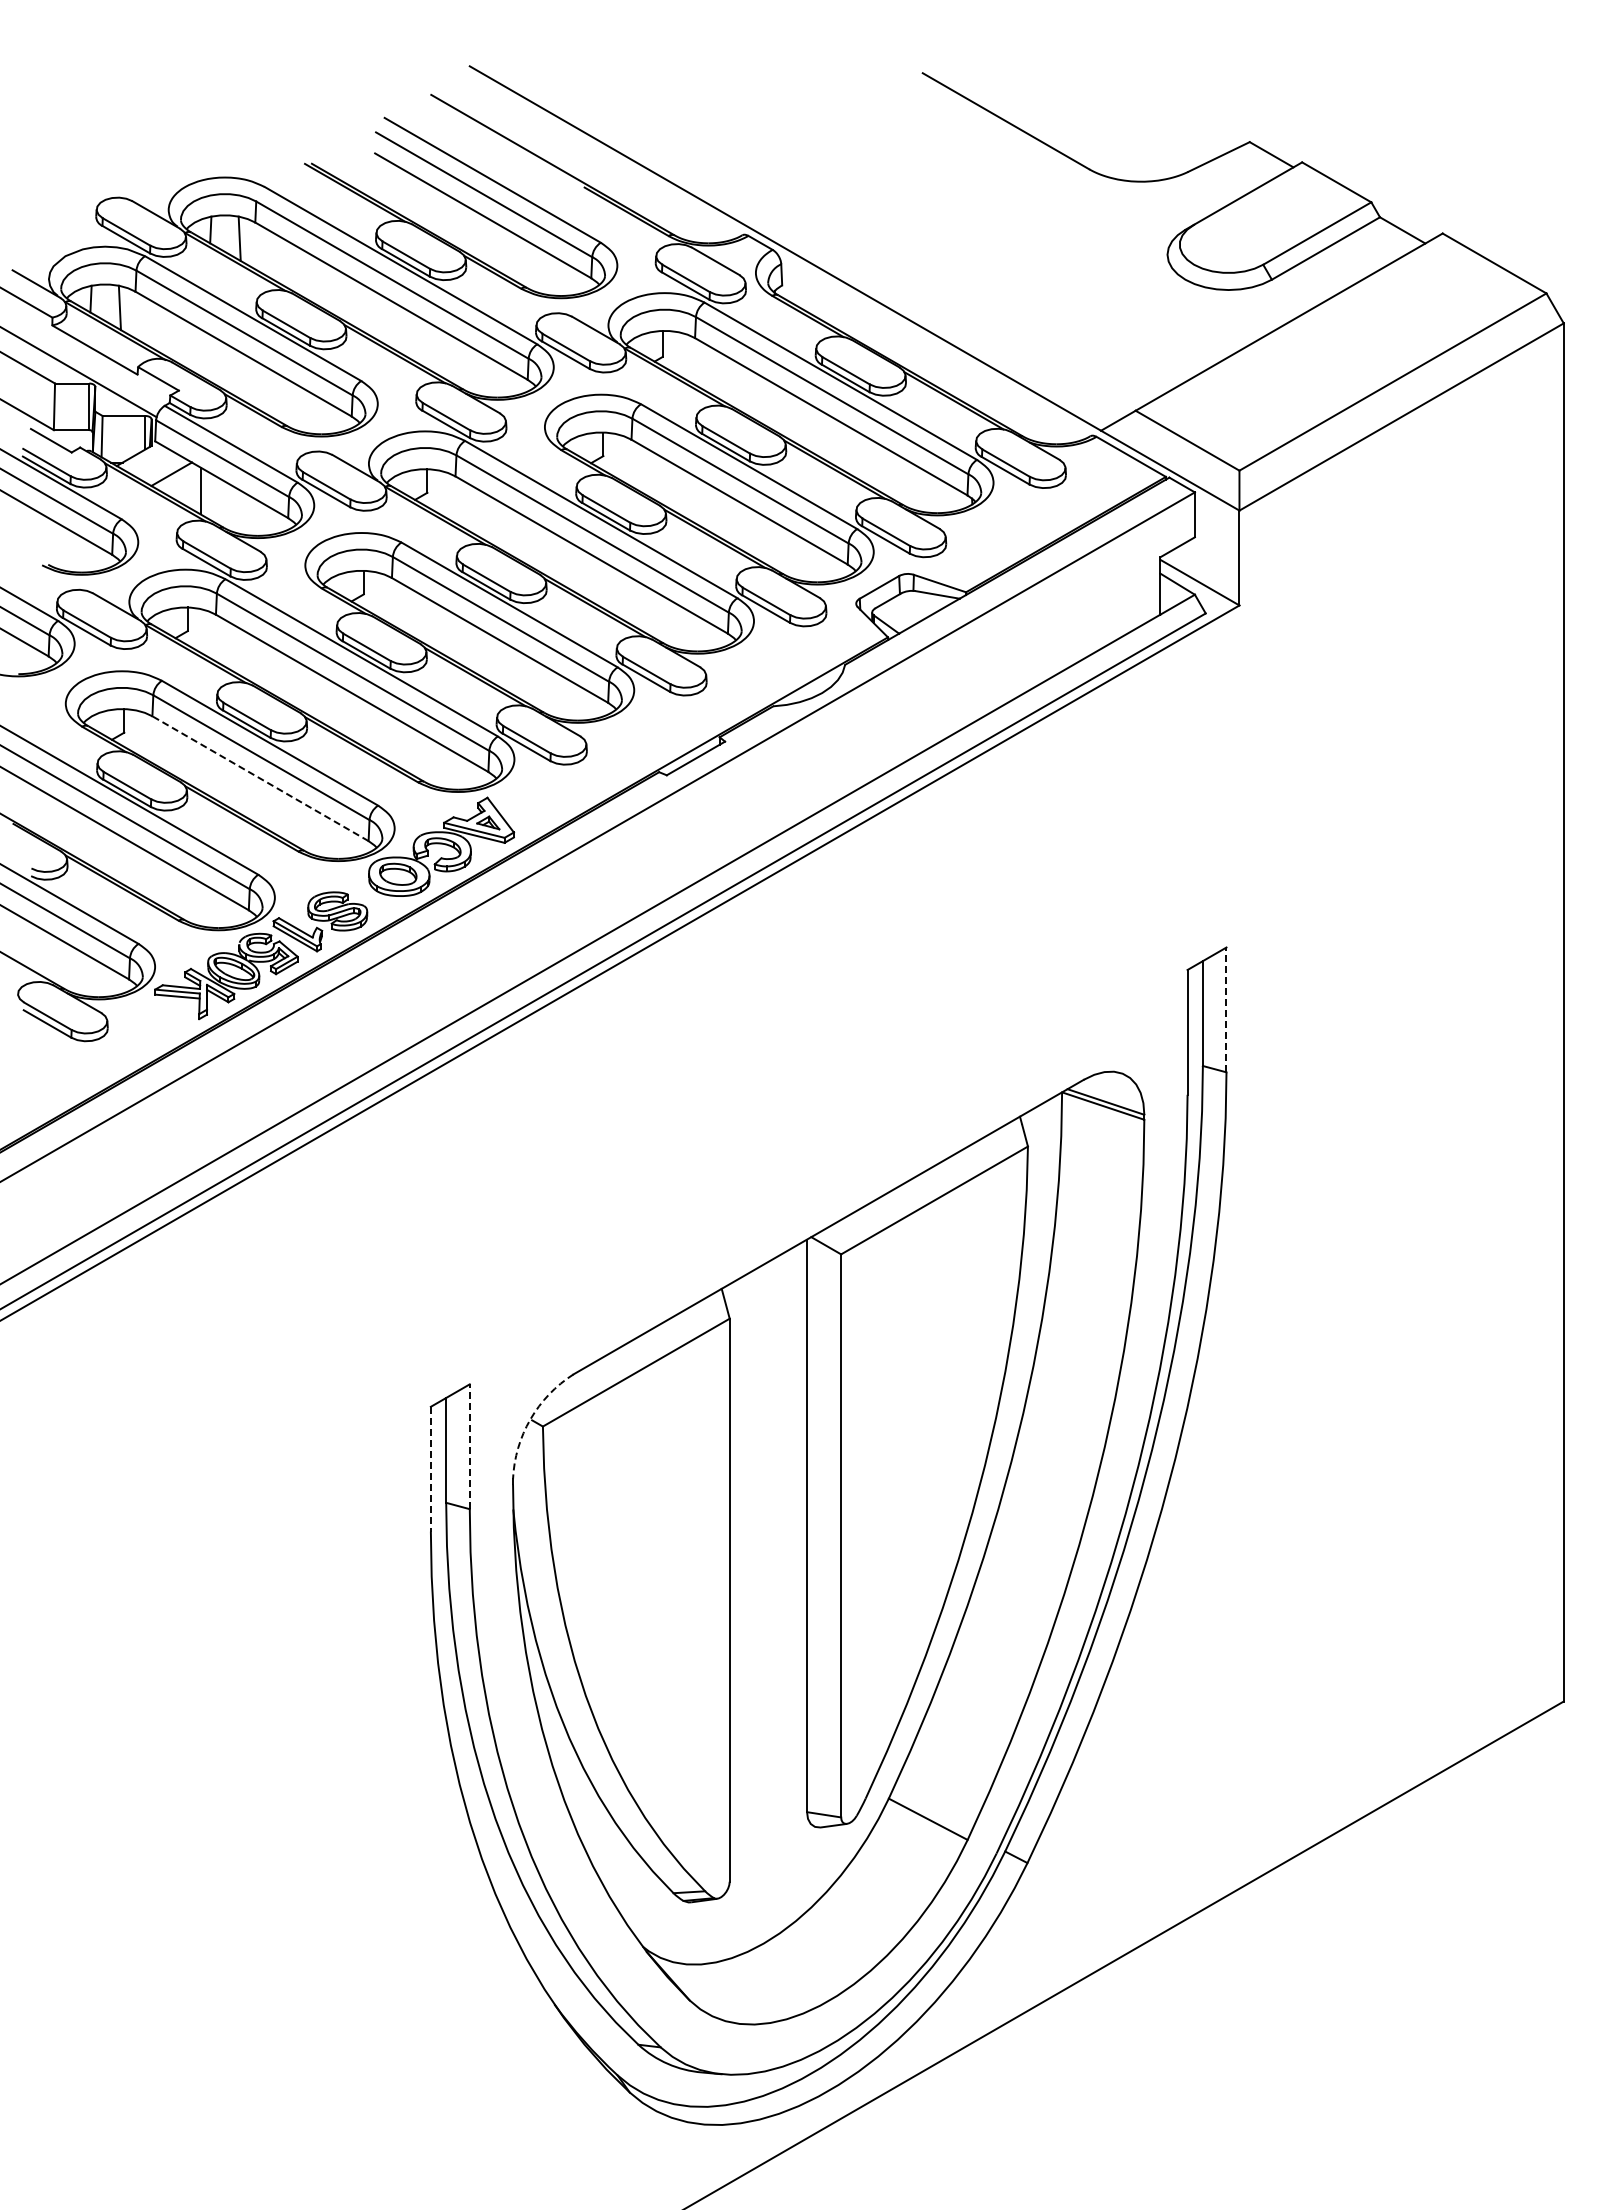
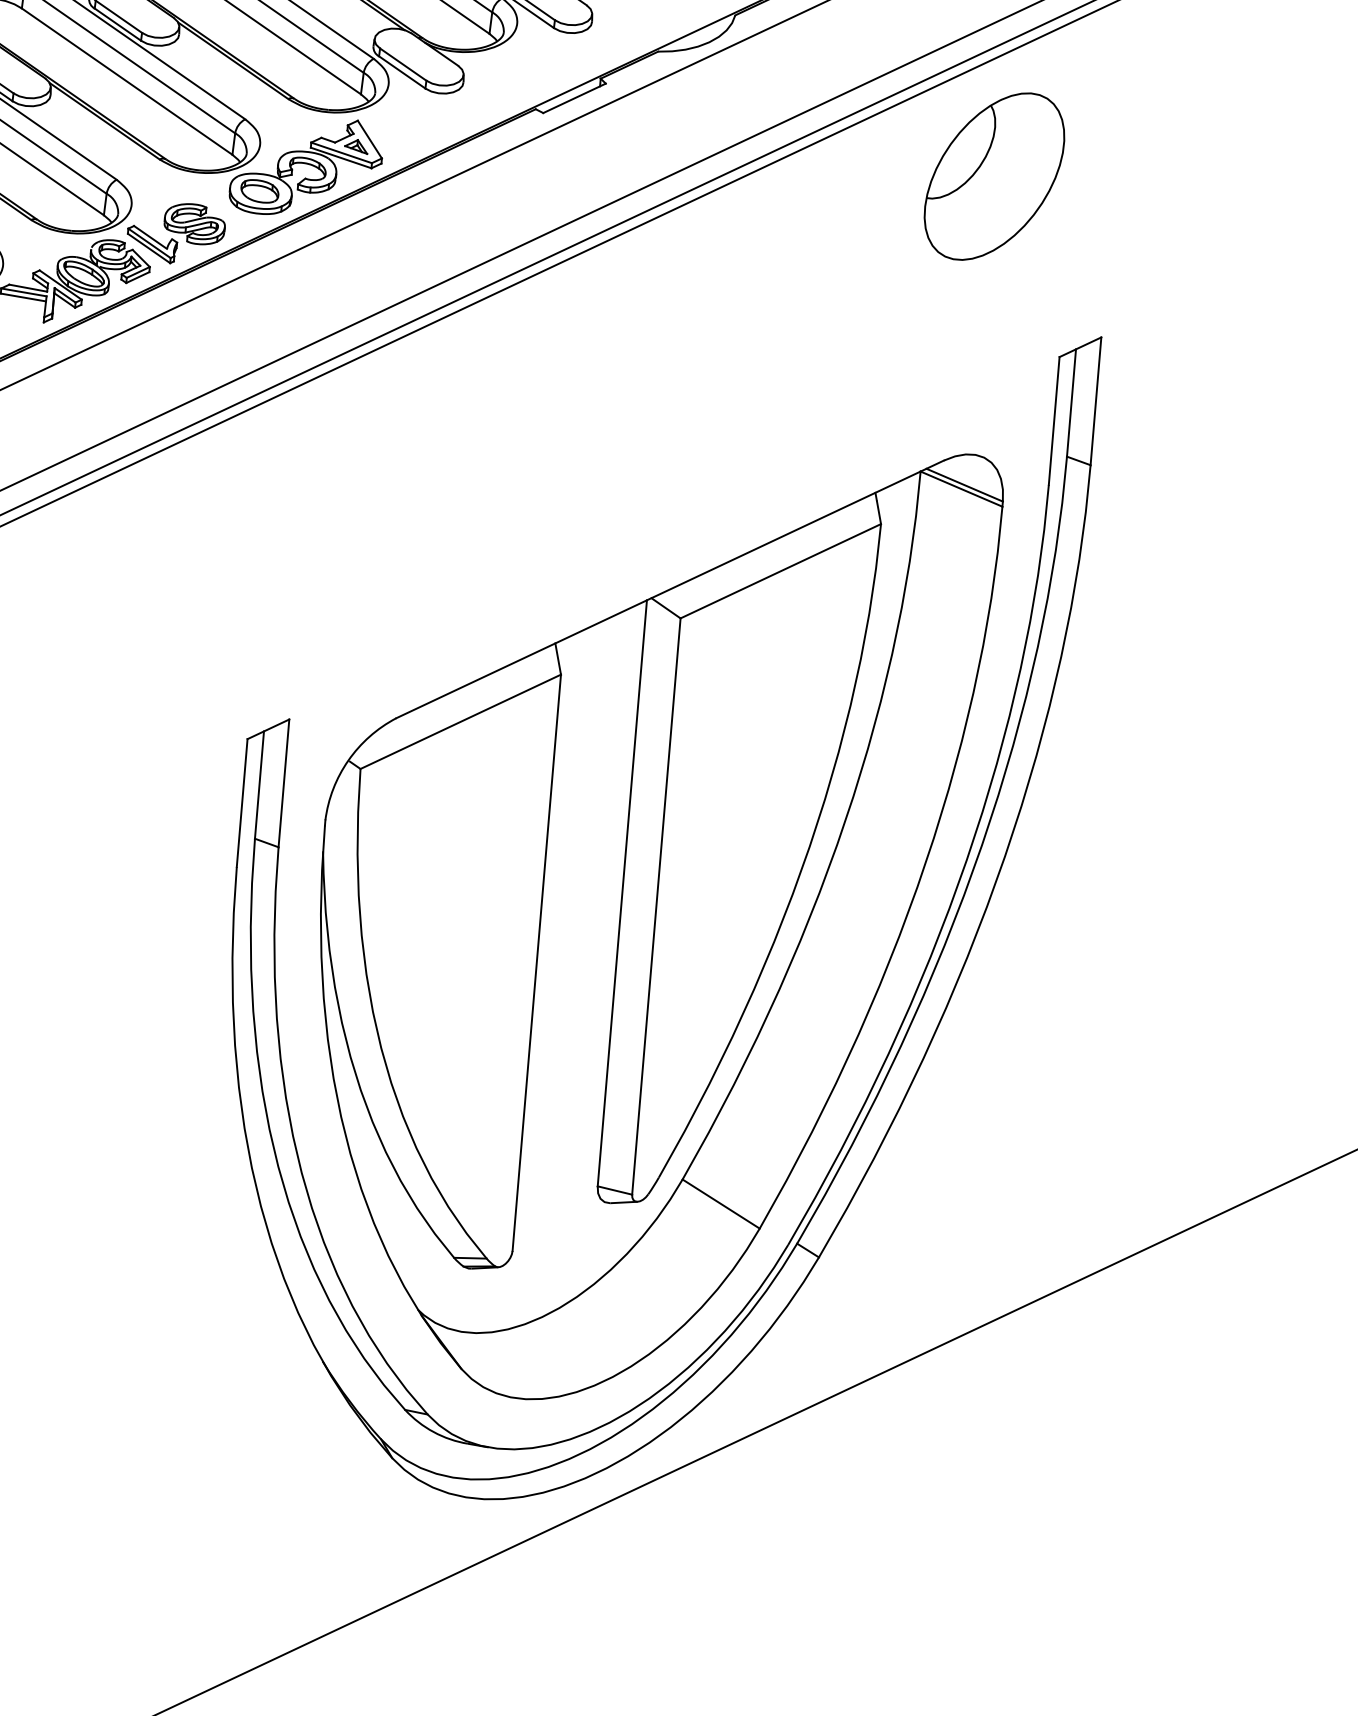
line: (260, 778) -> (127, 81), dashed -> solid
part: (1109, 799) -> (994, 175), added
line: (1226, 1009) -> (1096, 400), dashed -> solid
arc: (530, 1419) -> (348, 760), dashed -> solid
line: (469, 1446) -> (283, 783), dashed -> solid
line: (430, 1469) -> (241, 803), dashed -> solid

